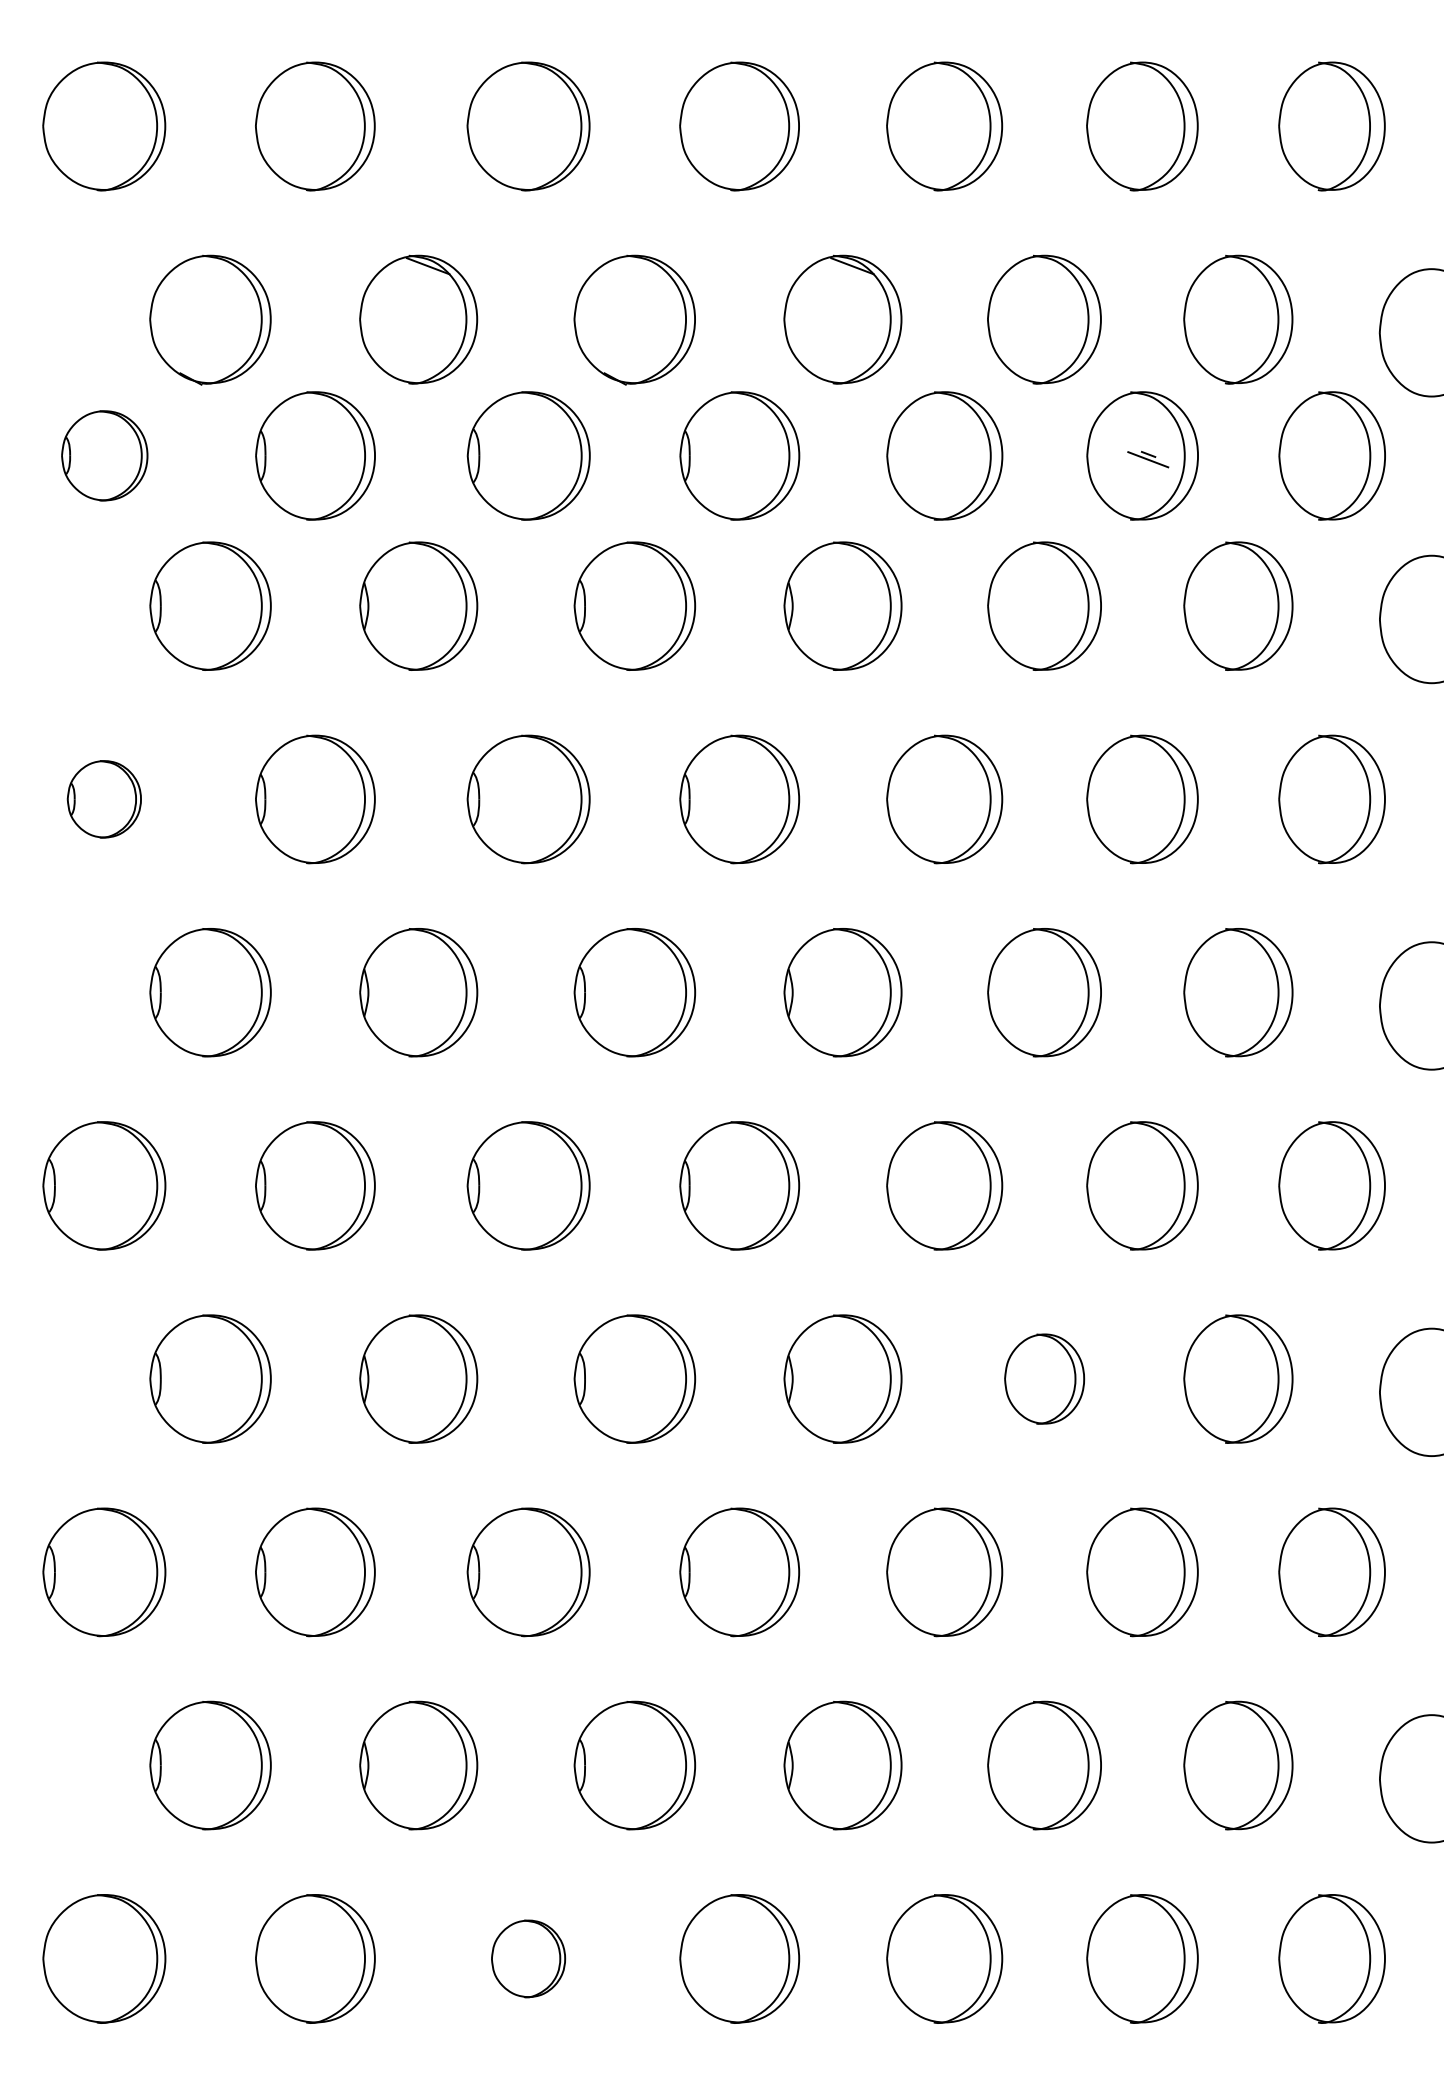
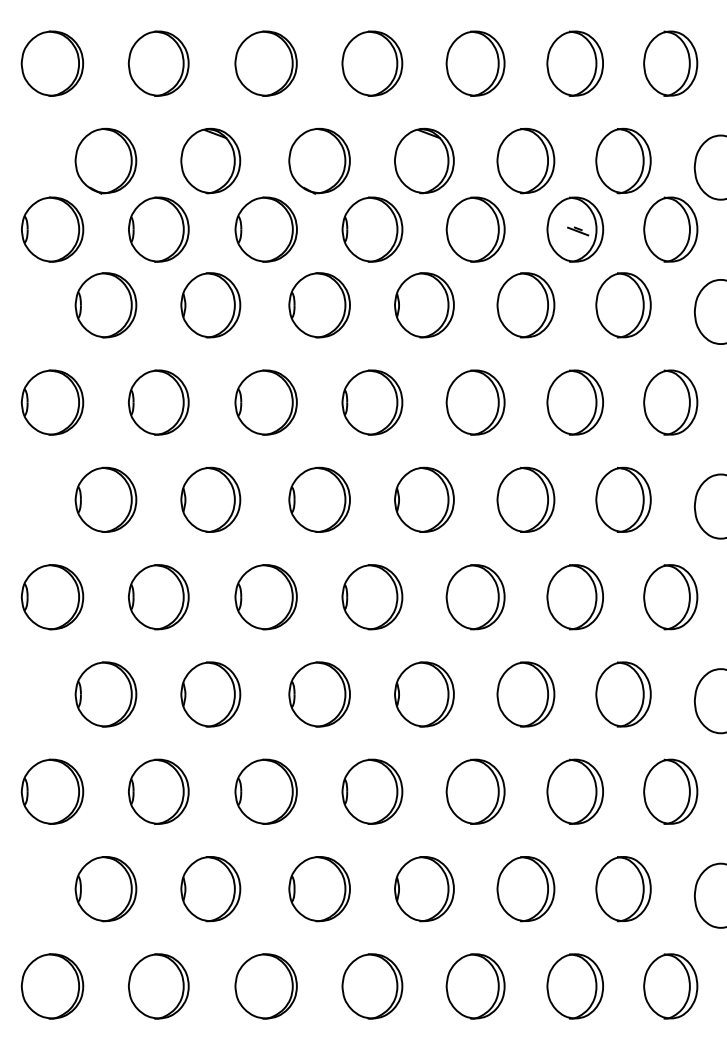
part: (104, 455) -> (52, 229), size x1.43
part: (104, 799) -> (52, 402), size x1.67
part: (1043, 1379) -> (525, 694), size x1.43
part: (527, 1958) -> (265, 986), size x1.67

